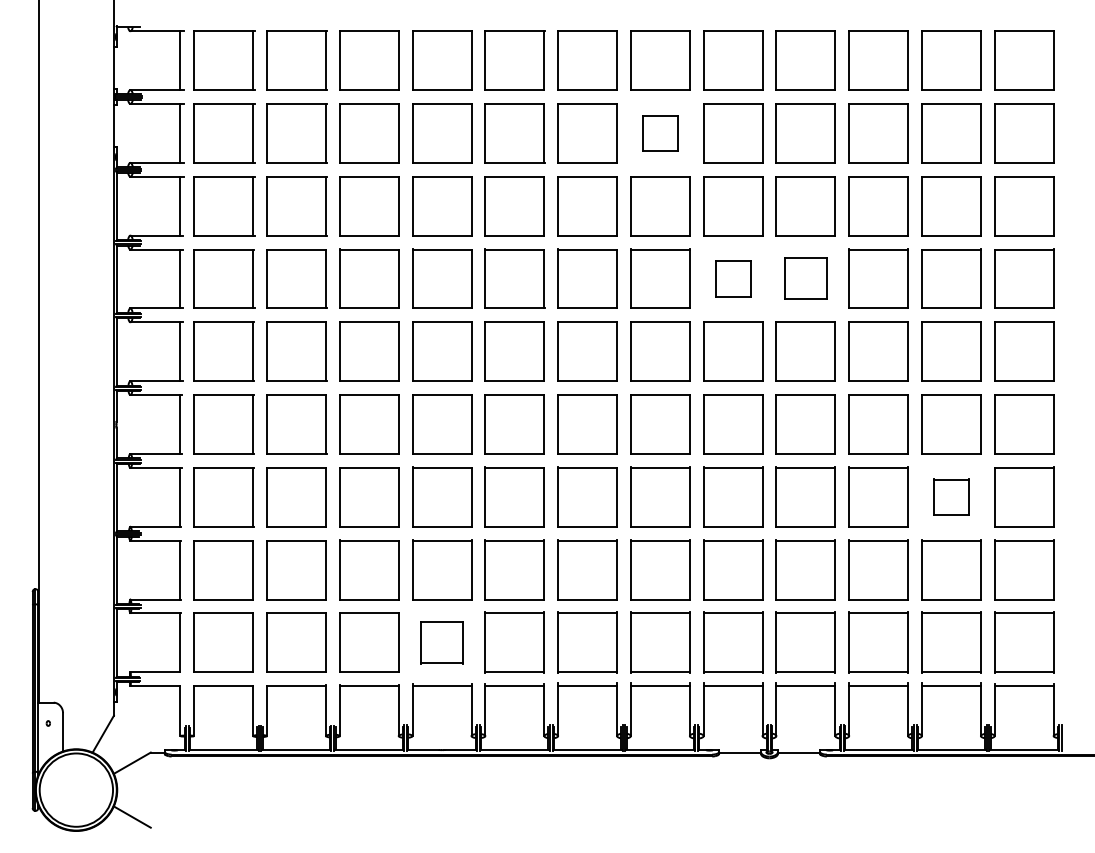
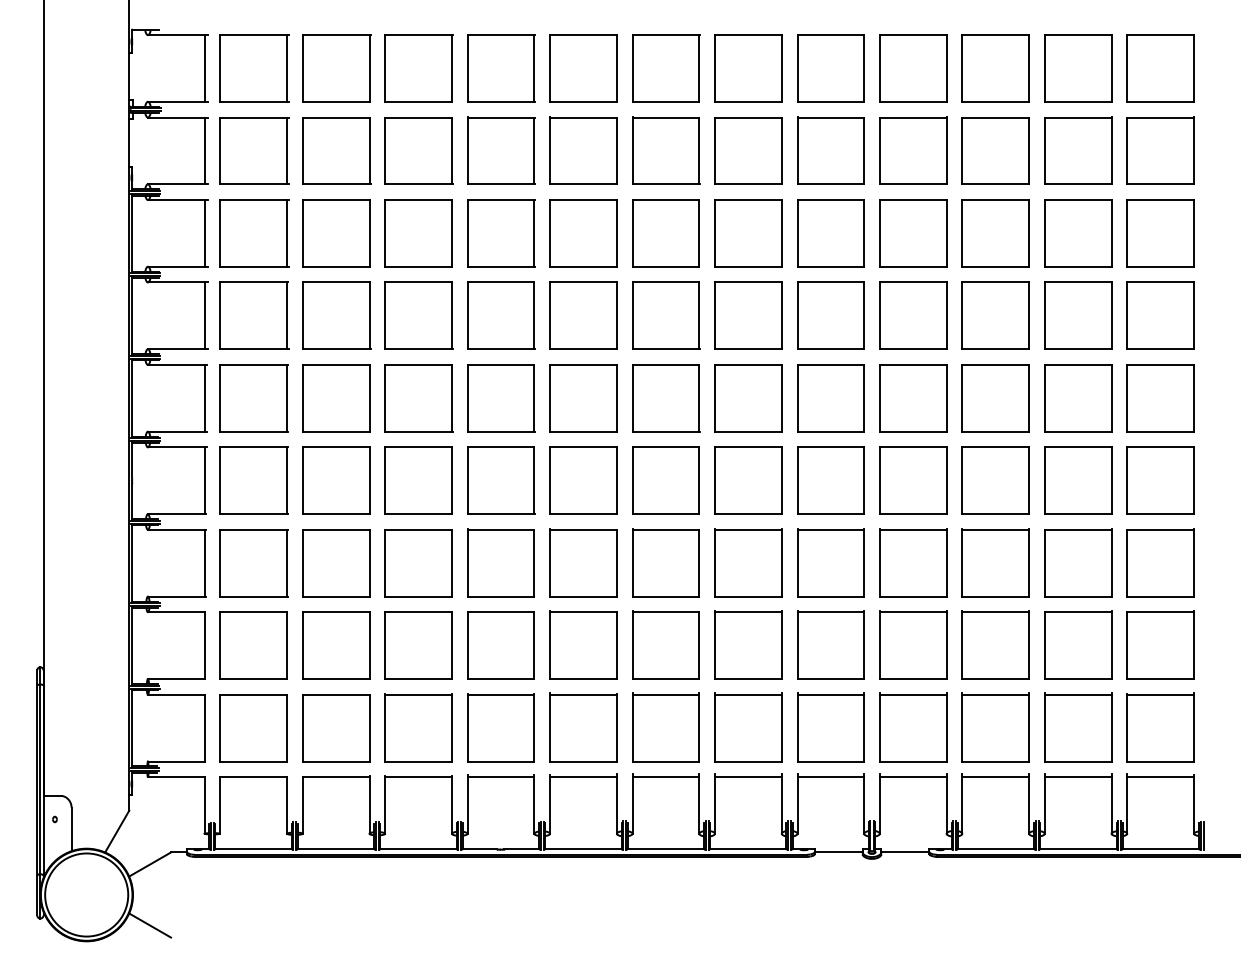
part: (660, 133) -> (748, 150), size x1.67
part: (732, 278) -> (830, 315), size x1.67
part: (806, 278) -> (913, 315), size x1.43
part: (951, 496) -> (1078, 562), size x1.67
part: (441, 642) -> (500, 727), size x1.43

